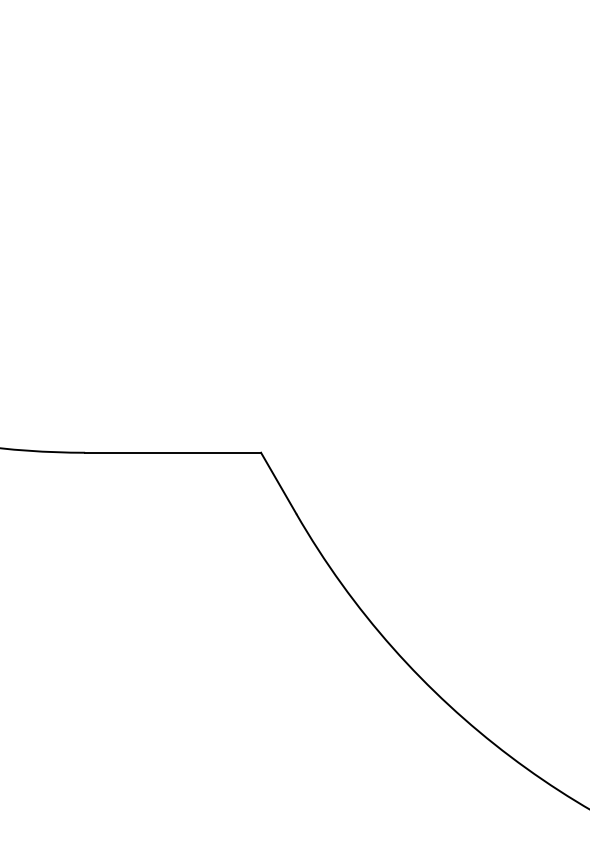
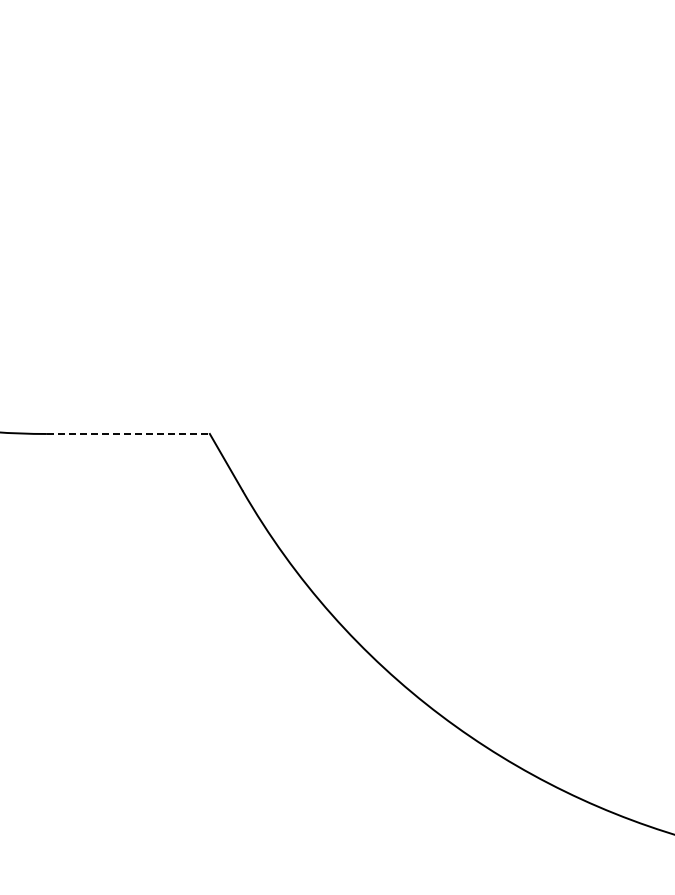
line: (173, 452) -> (128, 433), solid -> dashed

